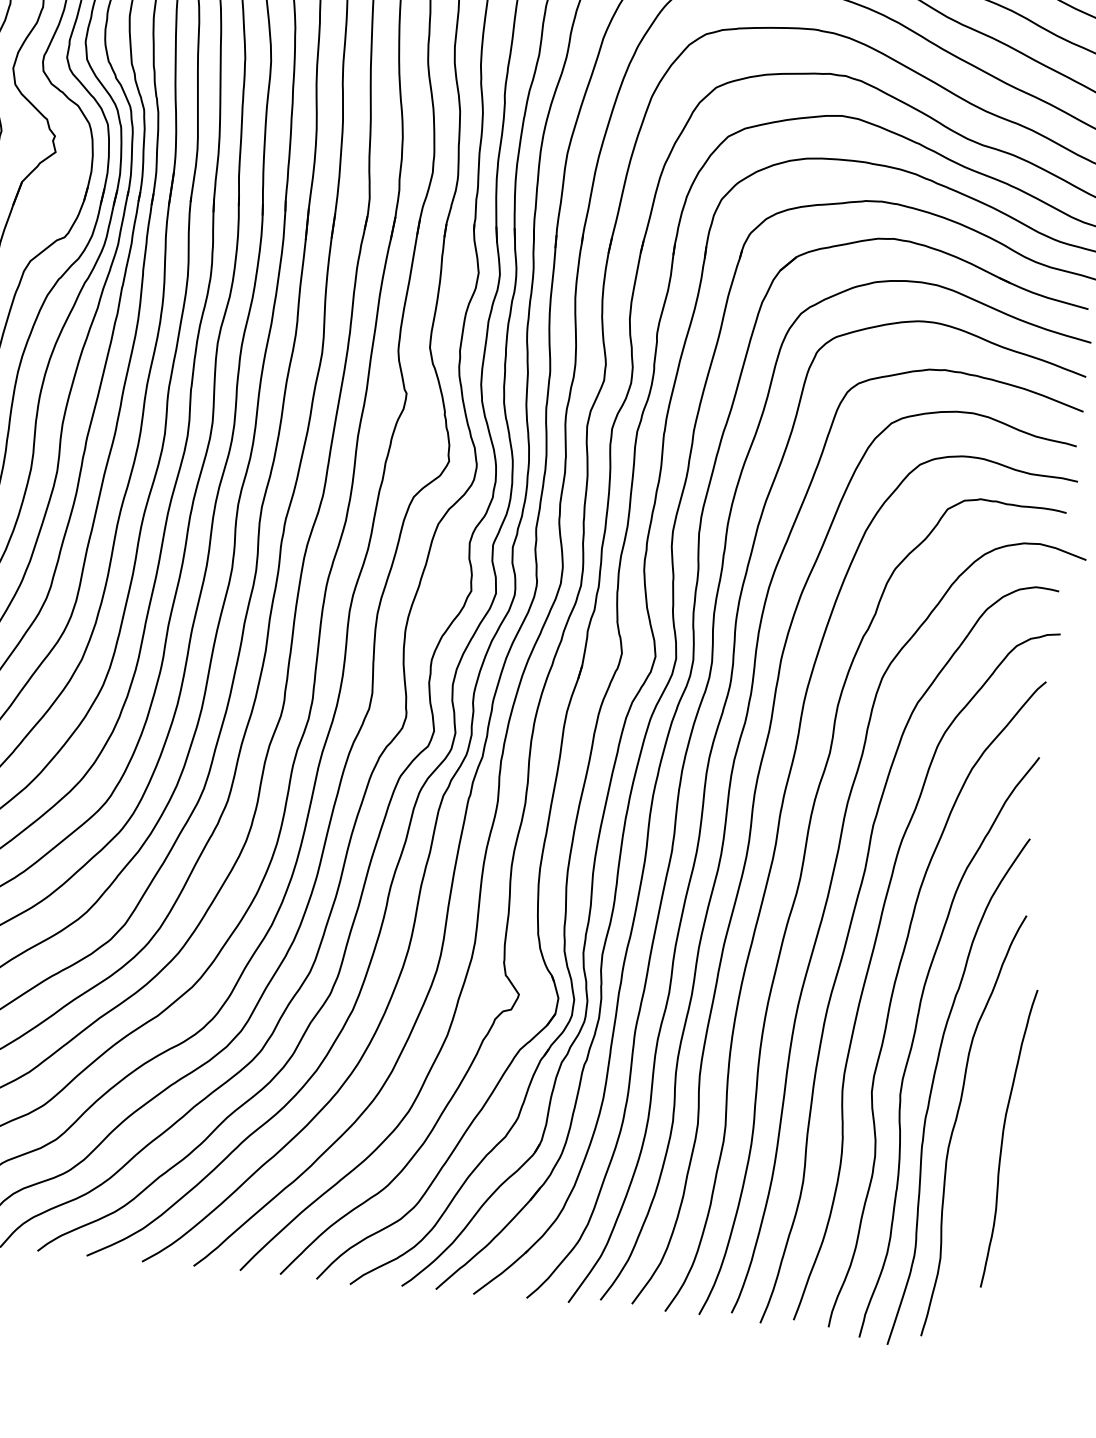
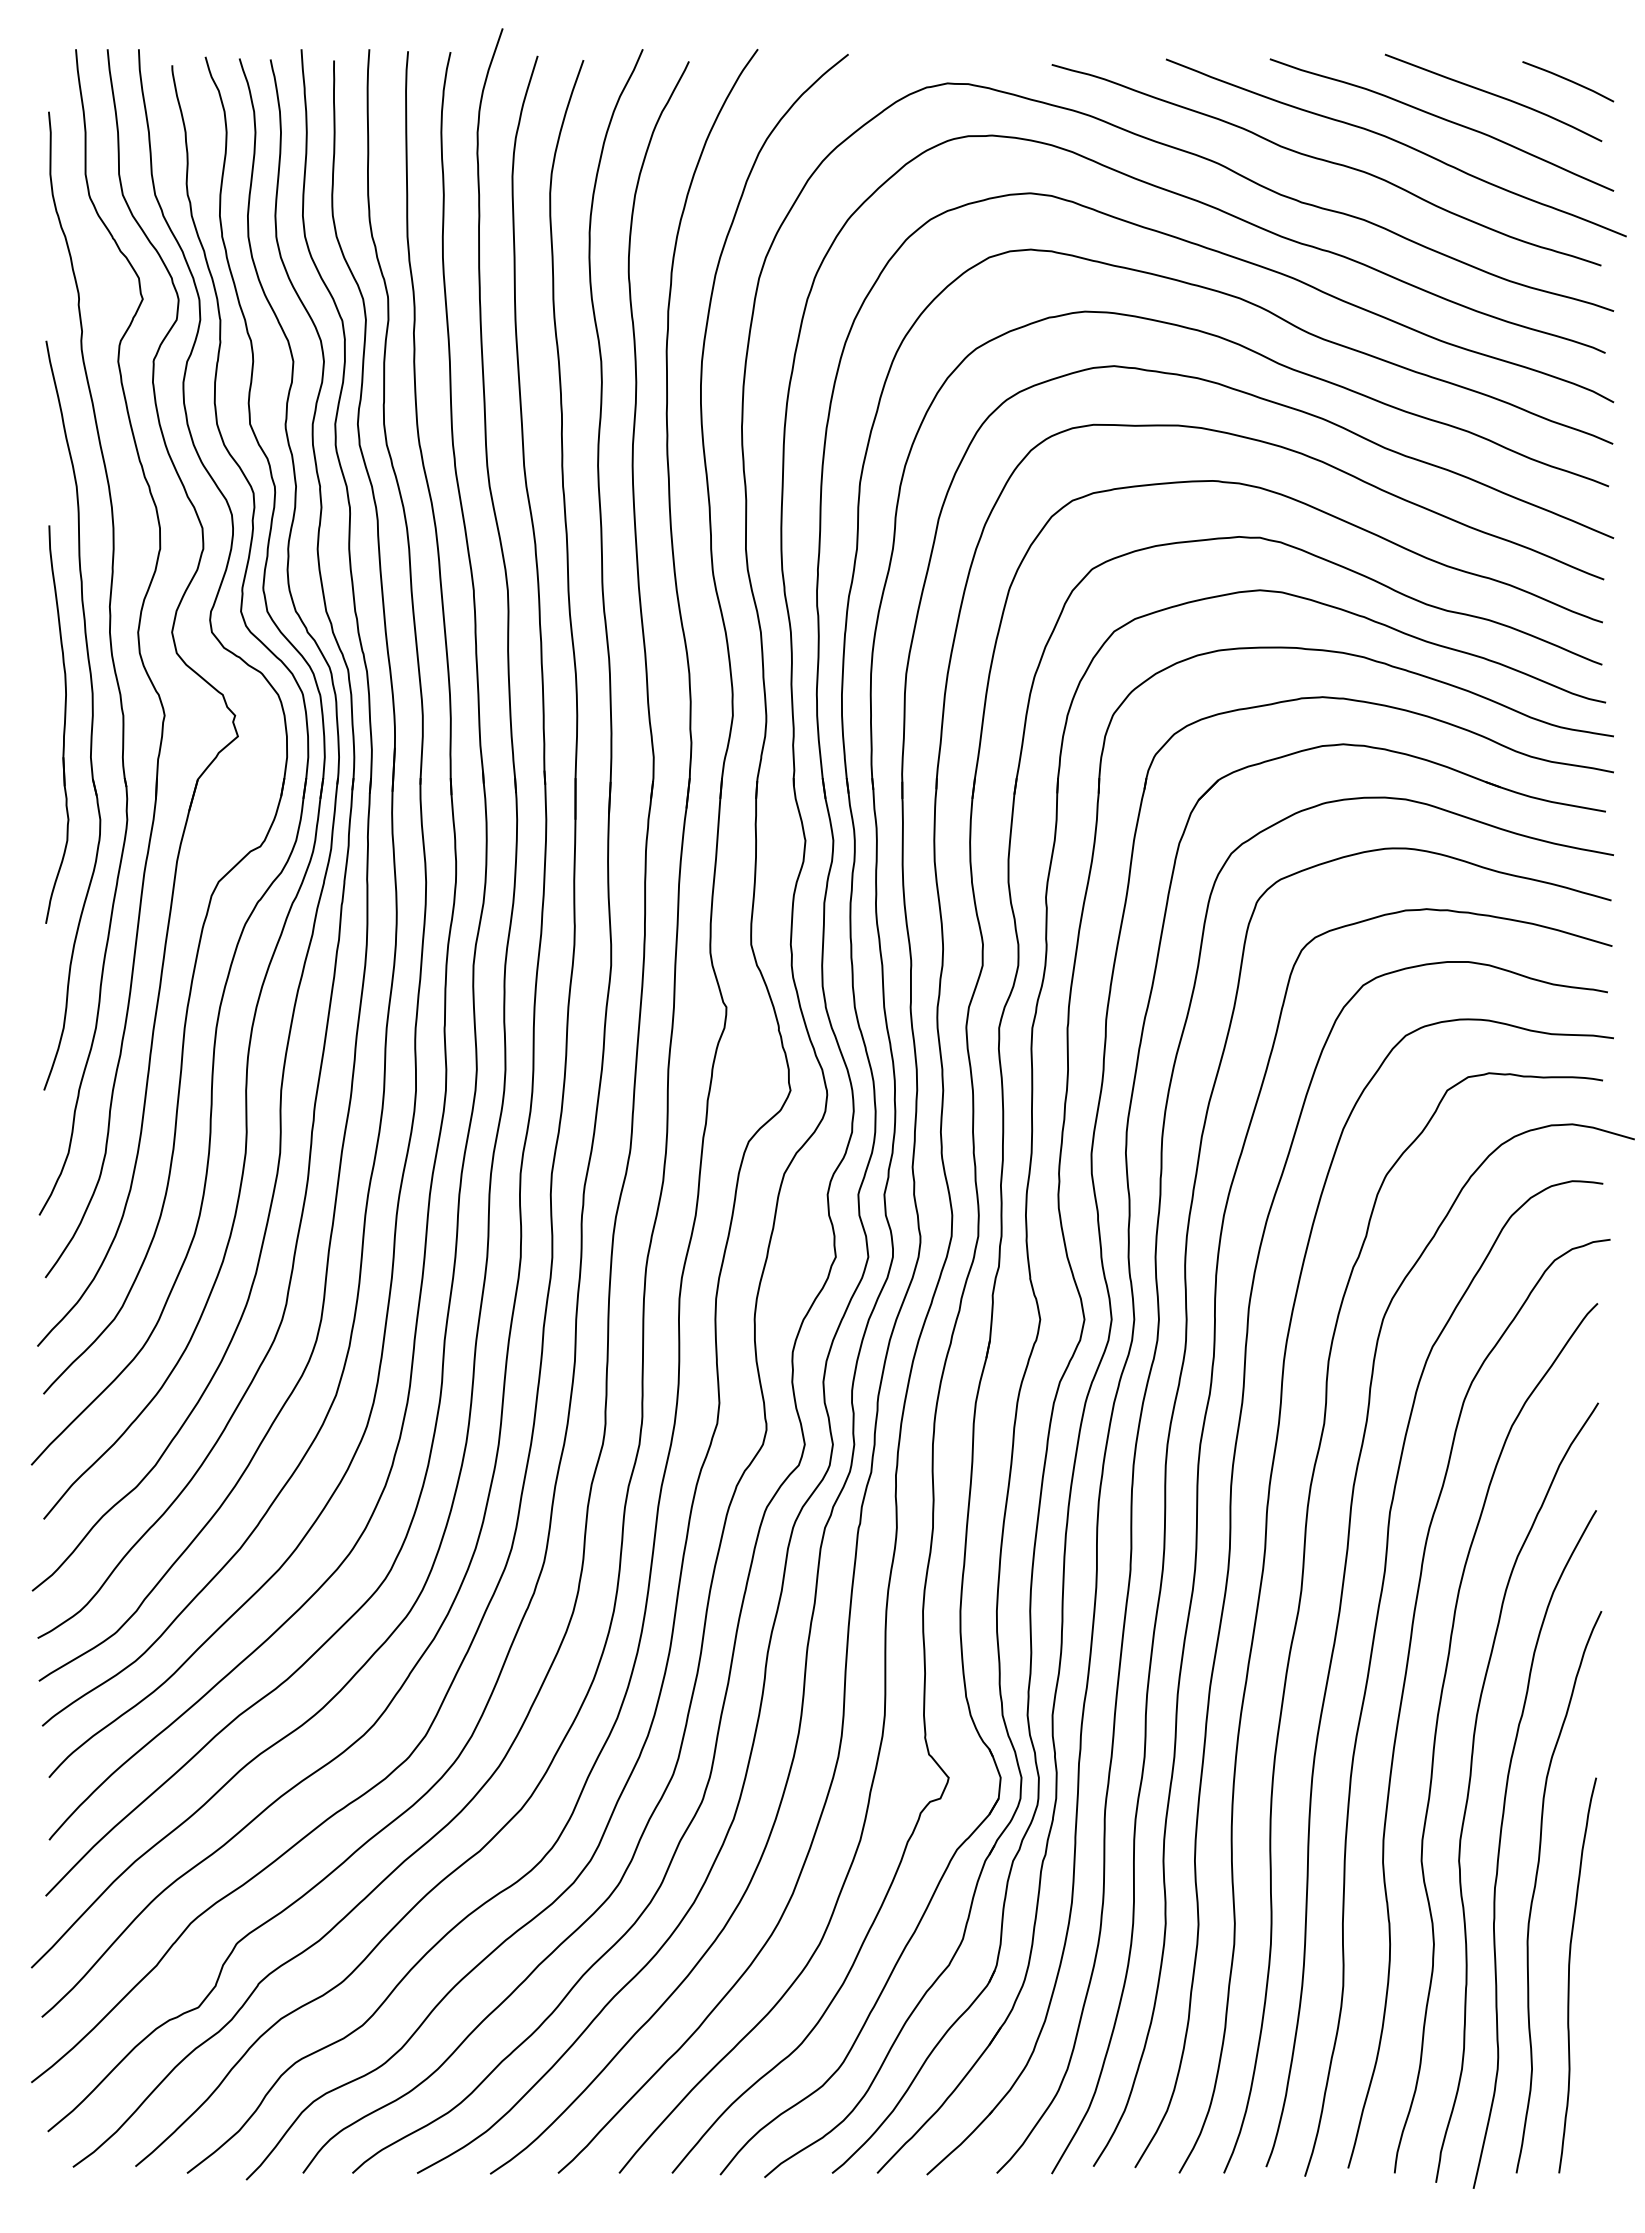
curve: (1002, 1138) -> (1569, 1975), moved

